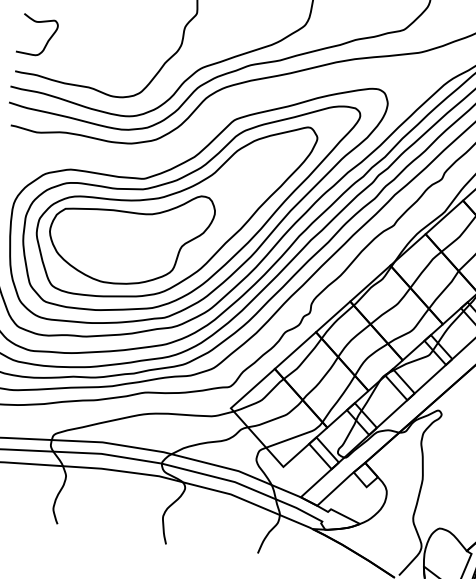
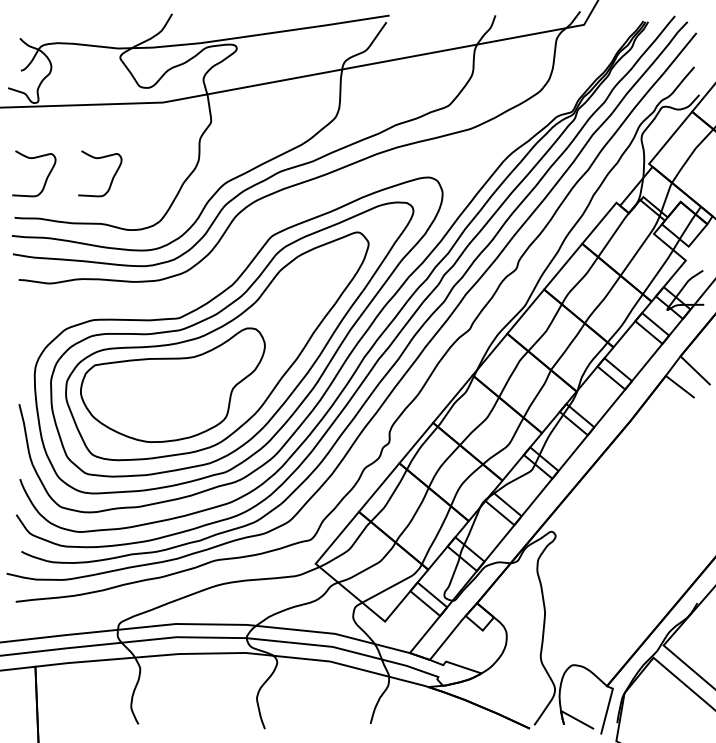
curve: (103, 50) -> (111, 179), added

